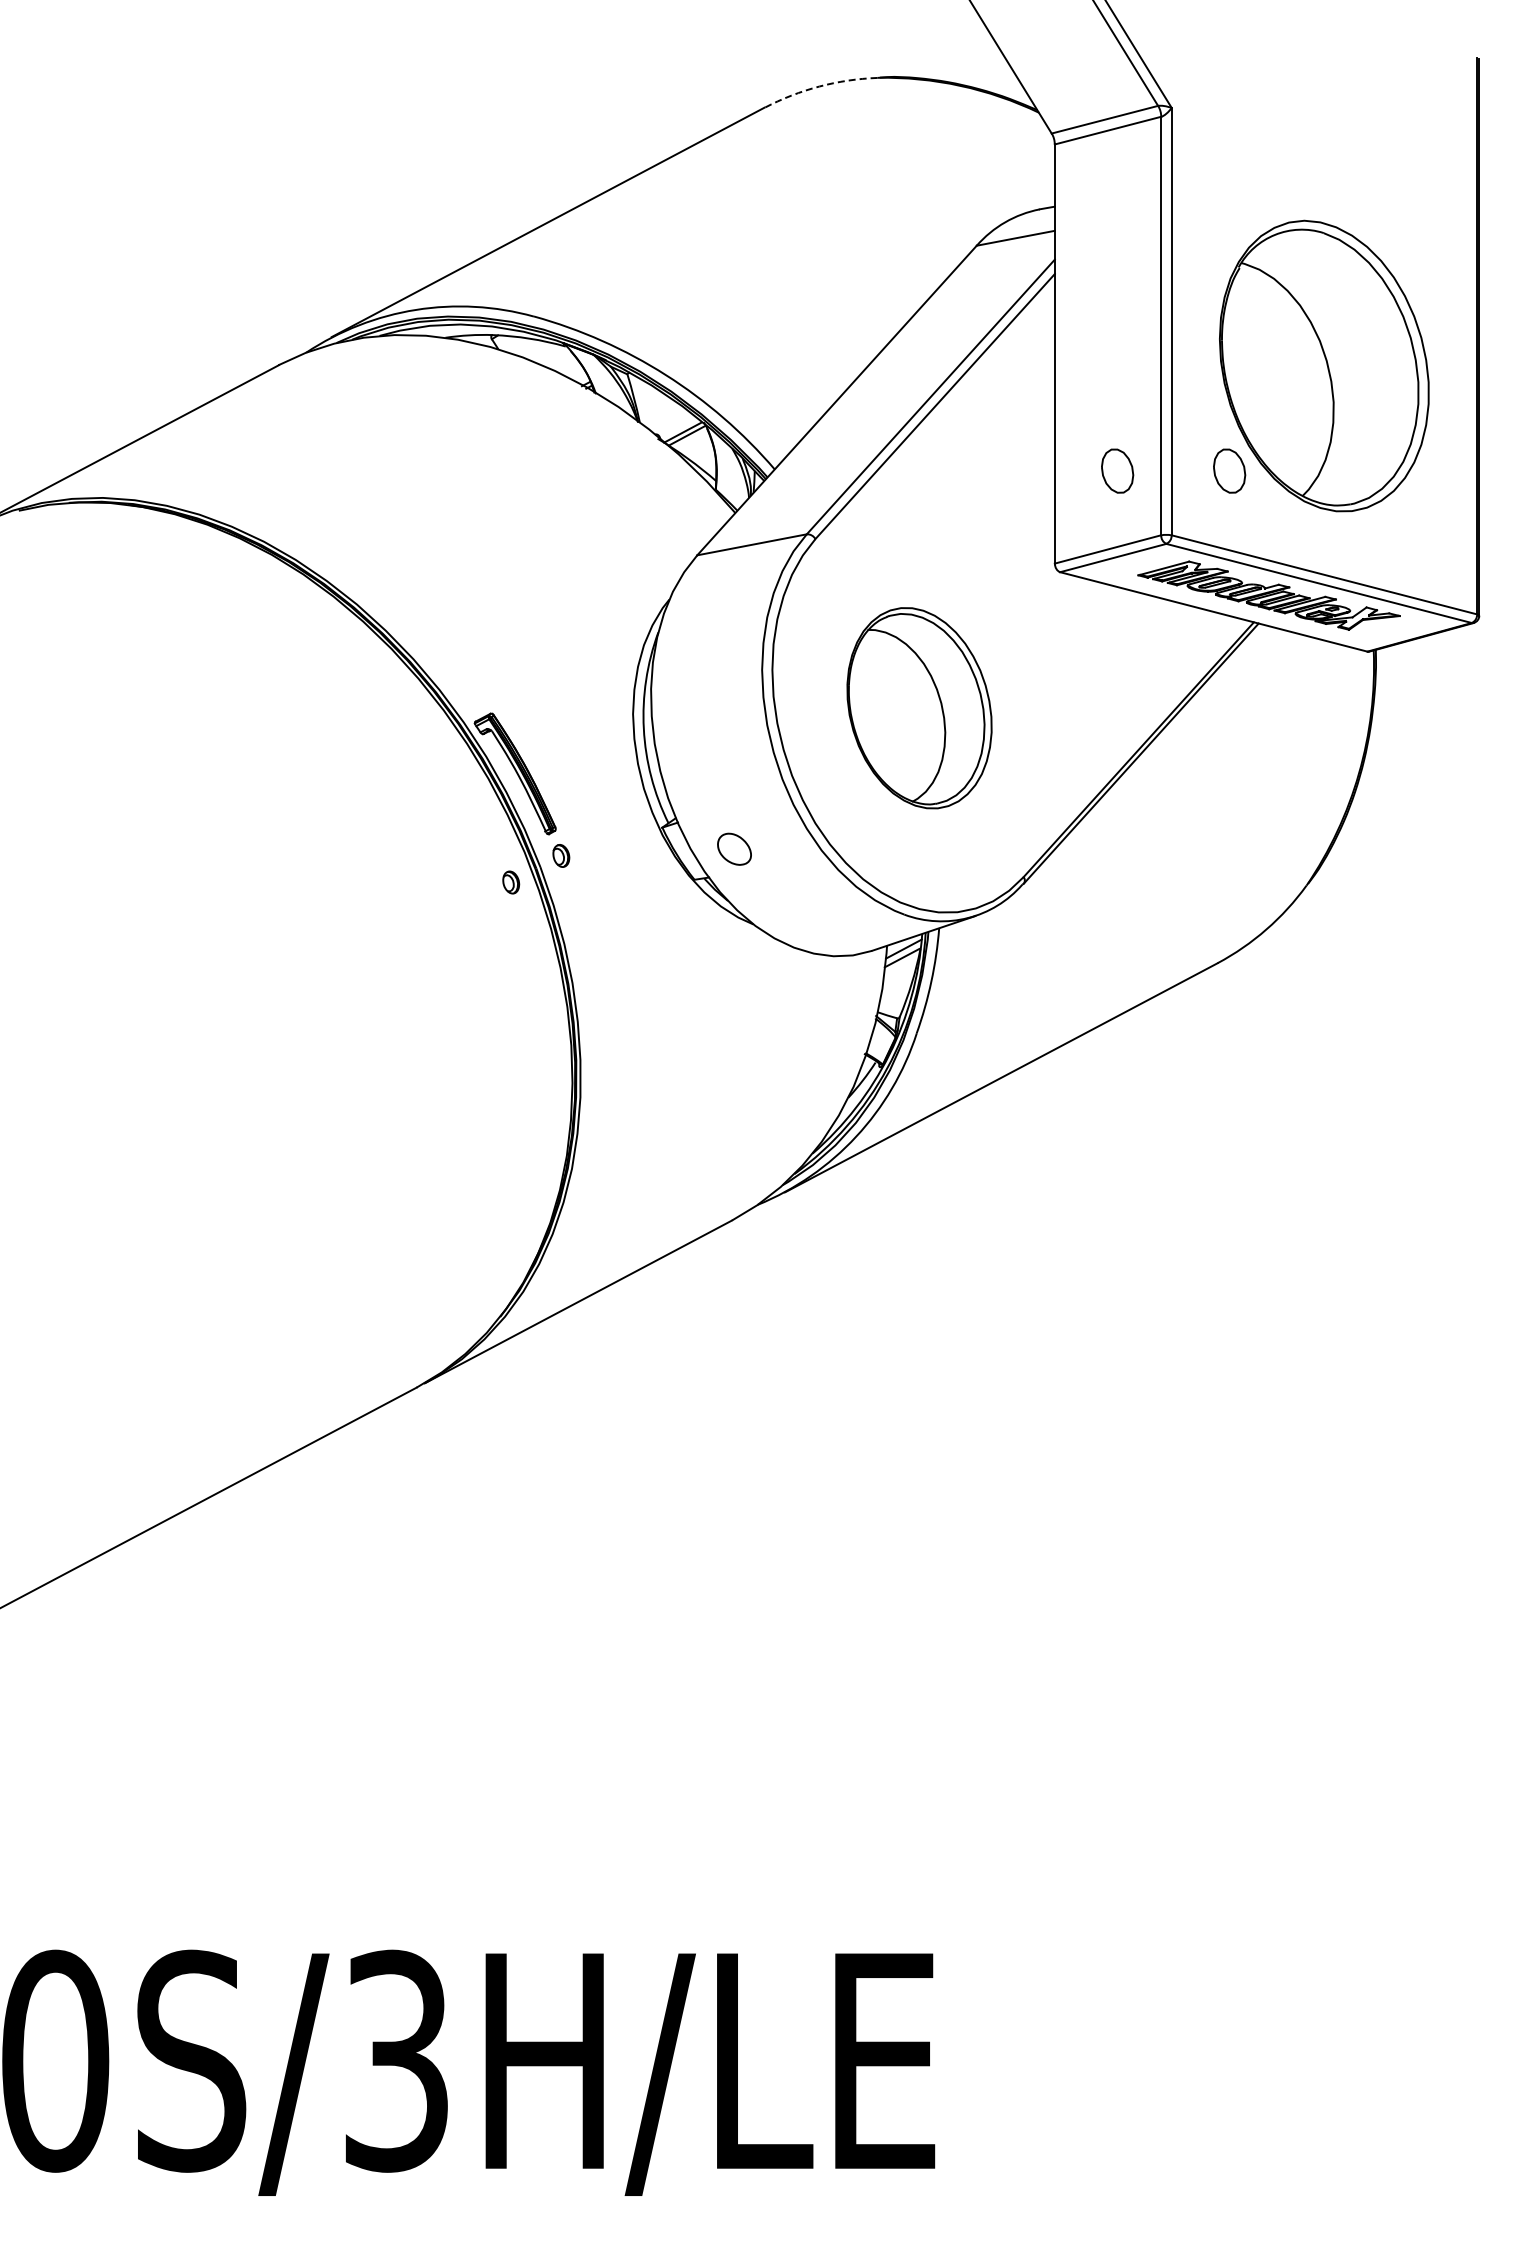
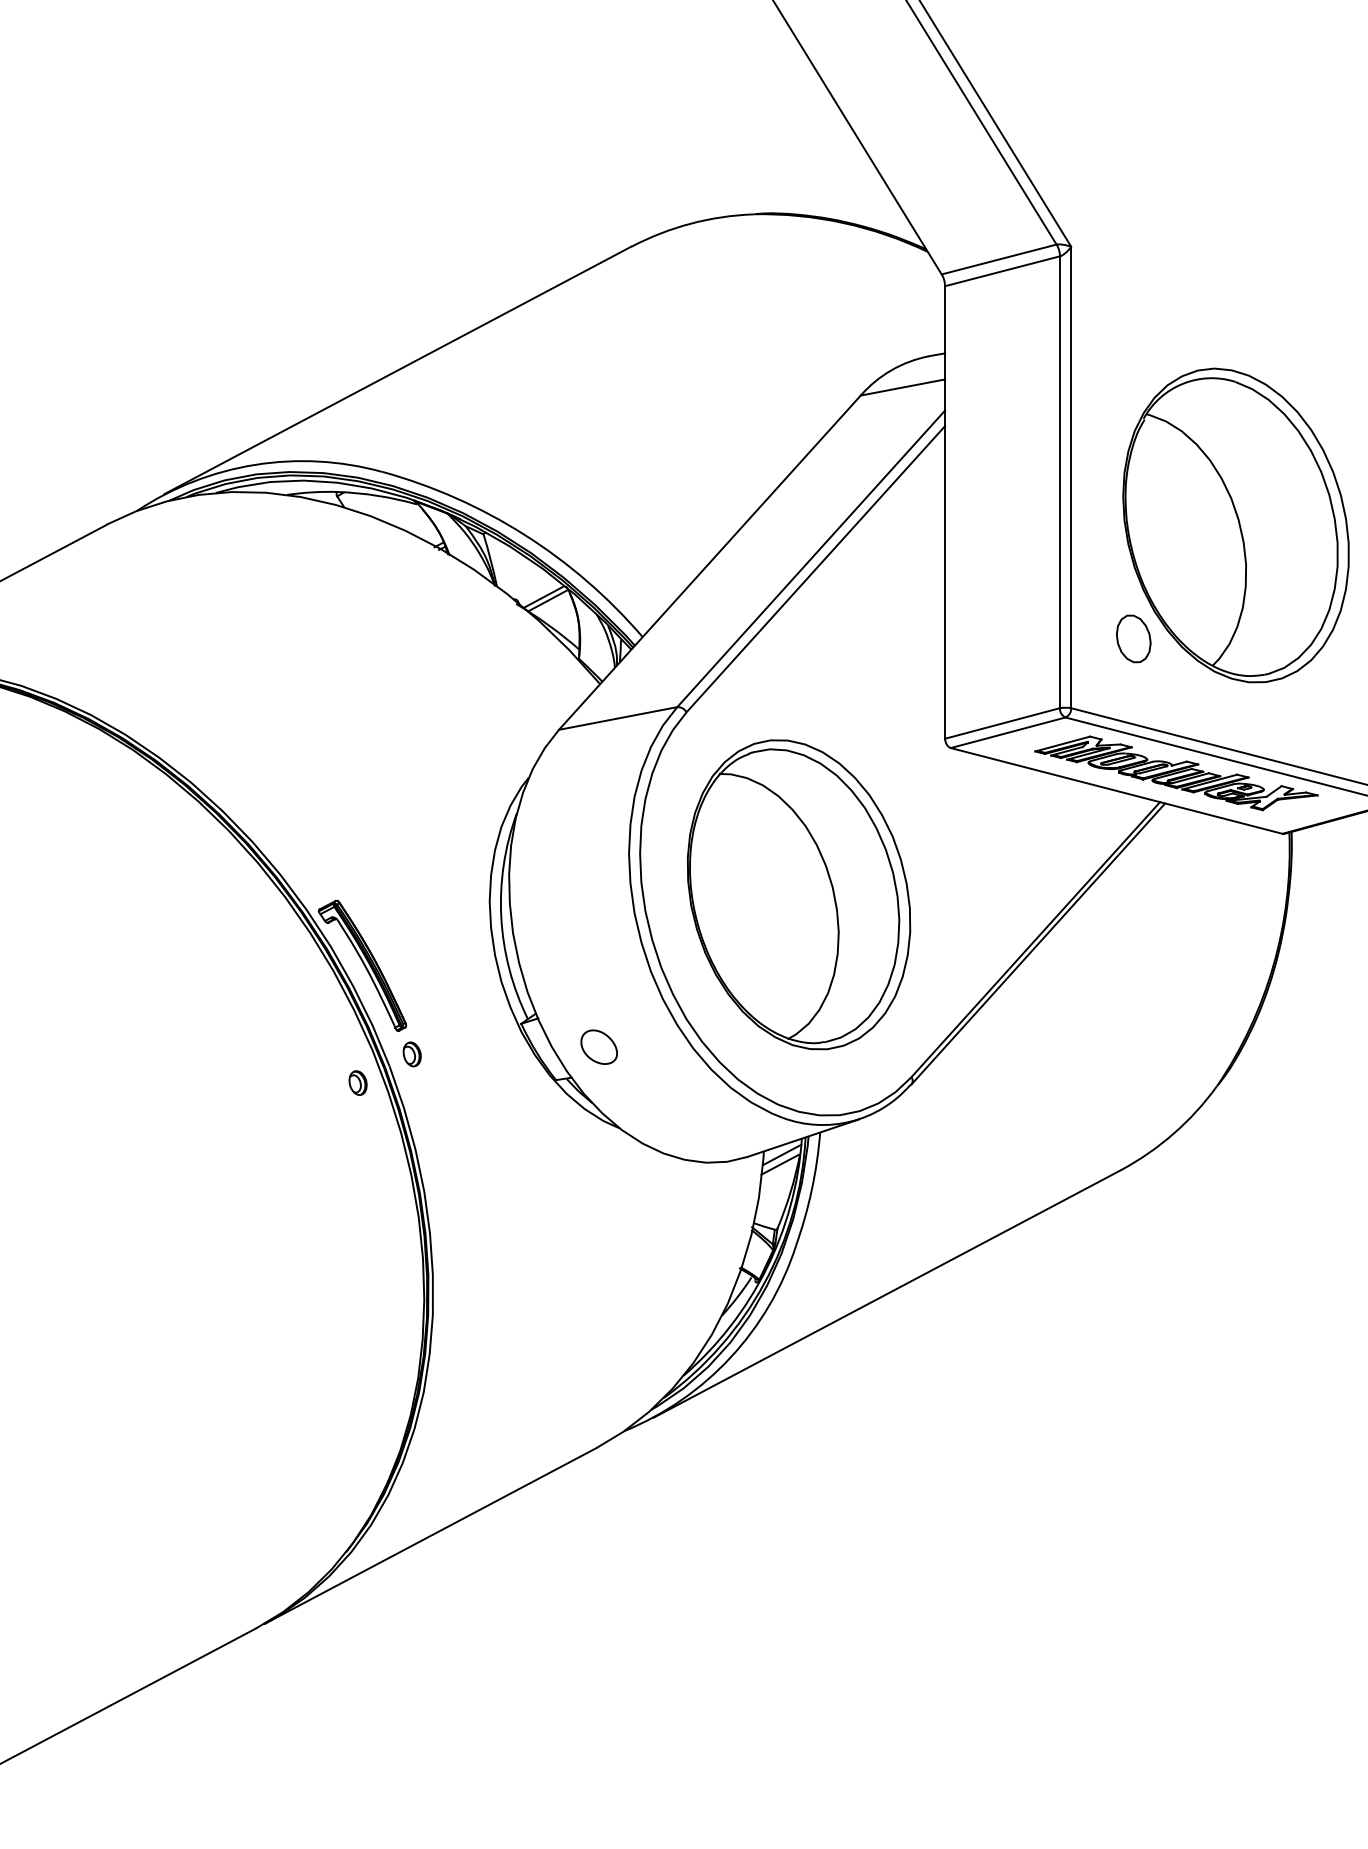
arc: (819, 86) -> (690, 223), dashed -> solid
part: (1117, 470) -> (1012, 638), removed
part: (919, 708) -> (798, 895), size x1.43

